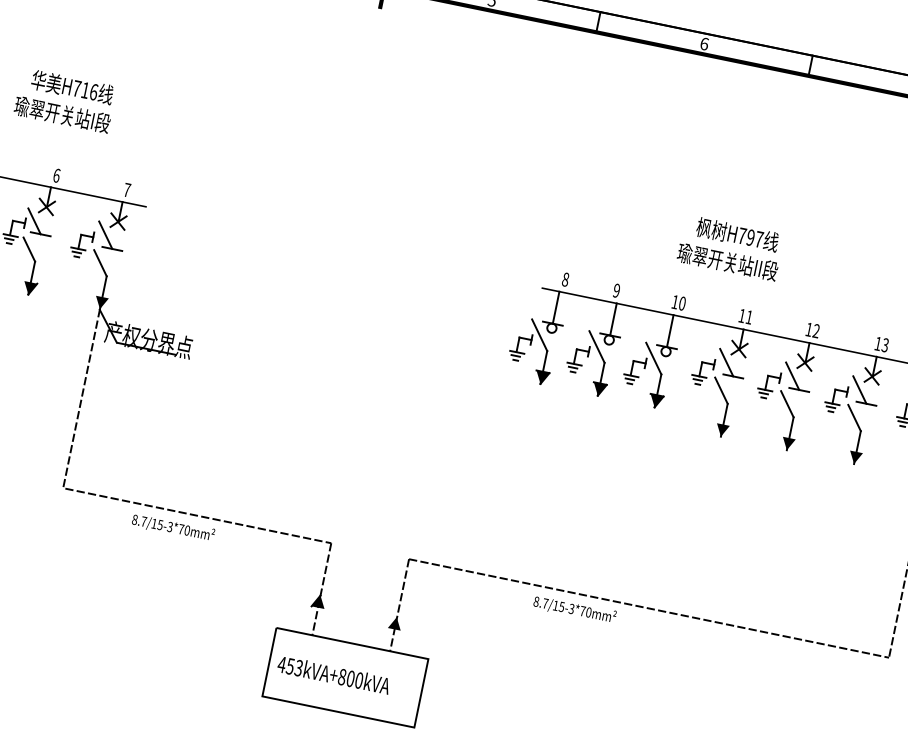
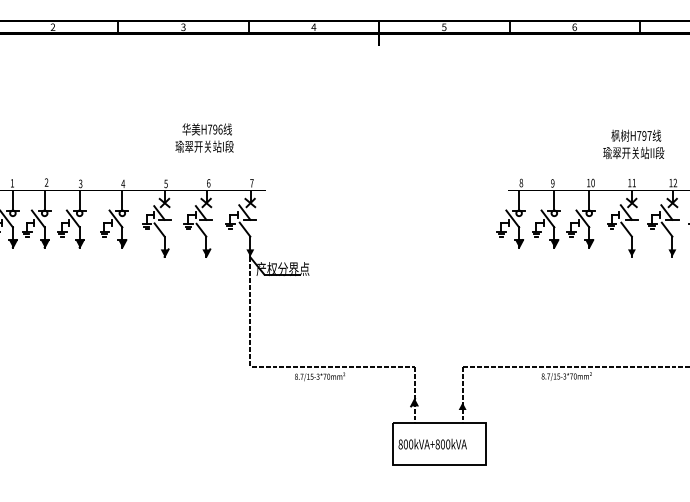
text: (85, 90) -> (215, 129), H716 -> H796
text: (730, 246) -> (633, 143), moved
text: (289, 666) -> (405, 444), 453kVA+800kVA -> 800kVA+800kVA

